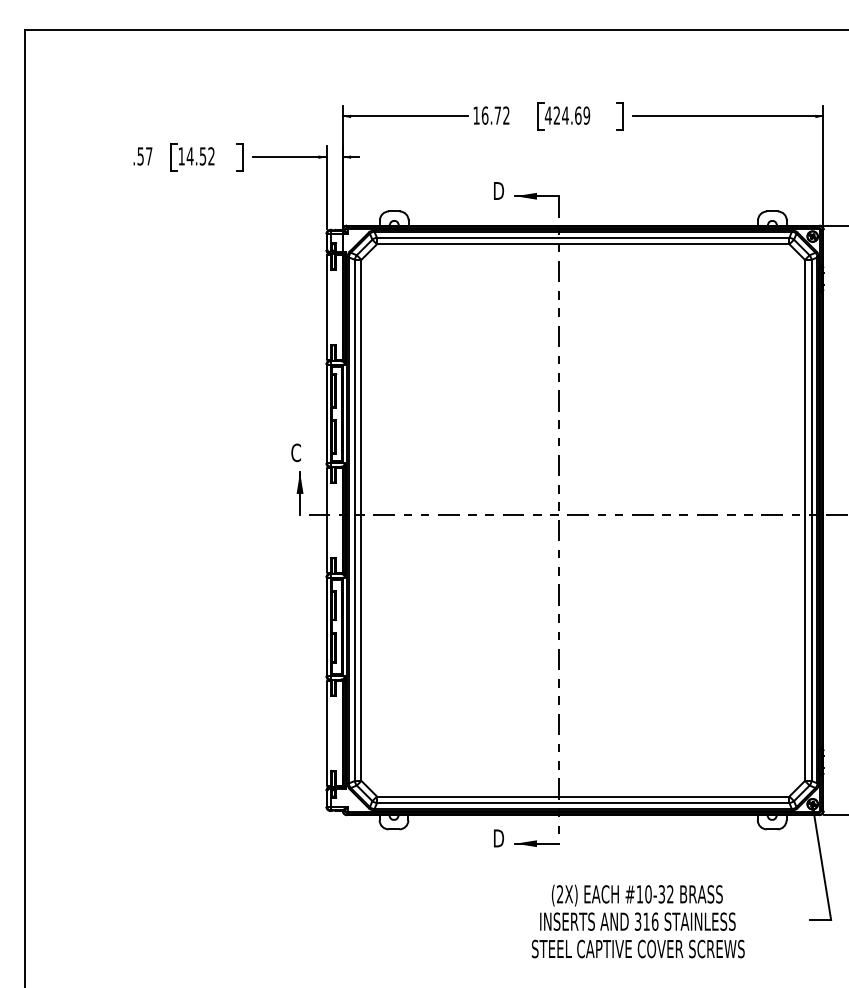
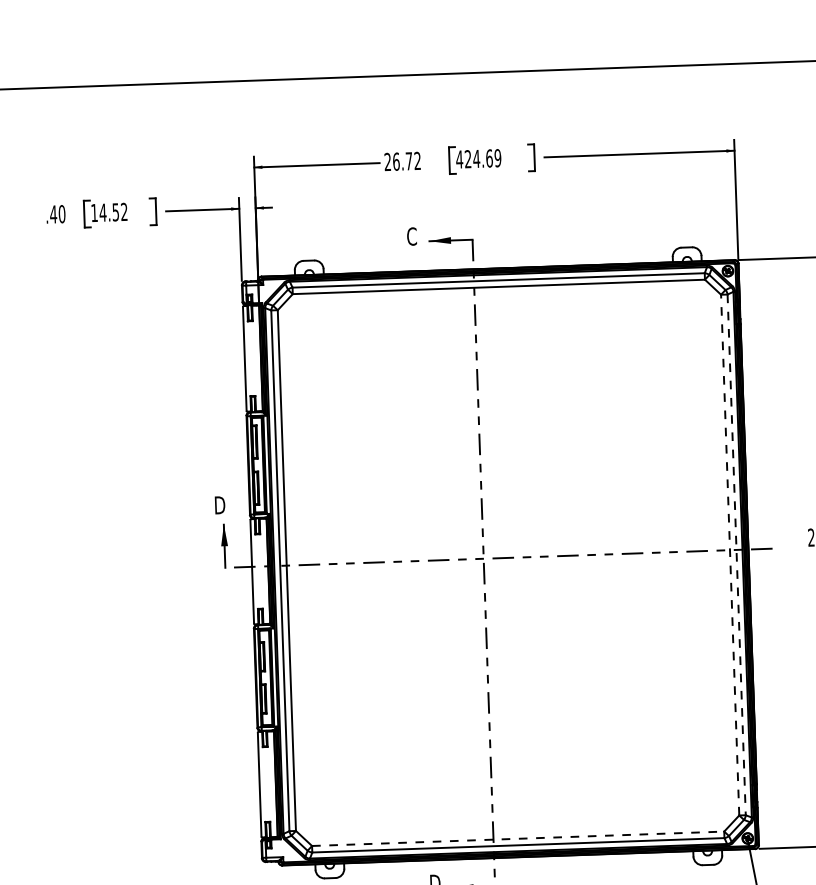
text: (476, 115) -> (387, 161), 16.72 -> 26.72
text: (144, 156) -> (57, 214), .57 -> .40
text: (498, 190) -> (412, 236), D -> C
text: (296, 452) -> (219, 504), C -> D
line: (805, 520) -> (730, 555), solid -> dashed
line: (811, 520) -> (736, 554), solid -> dashed
line: (583, 796) -> (518, 838), solid -> dashed

